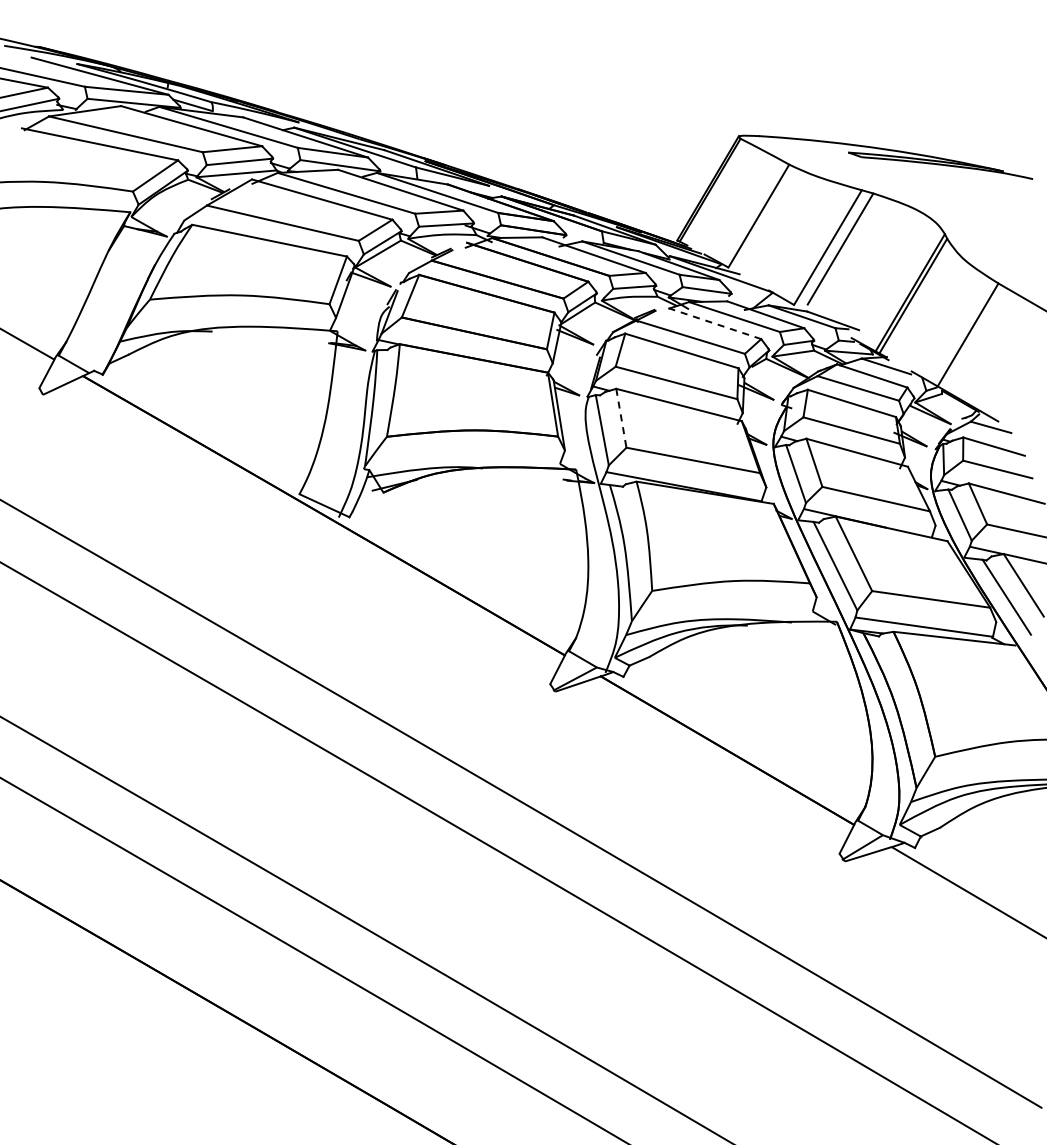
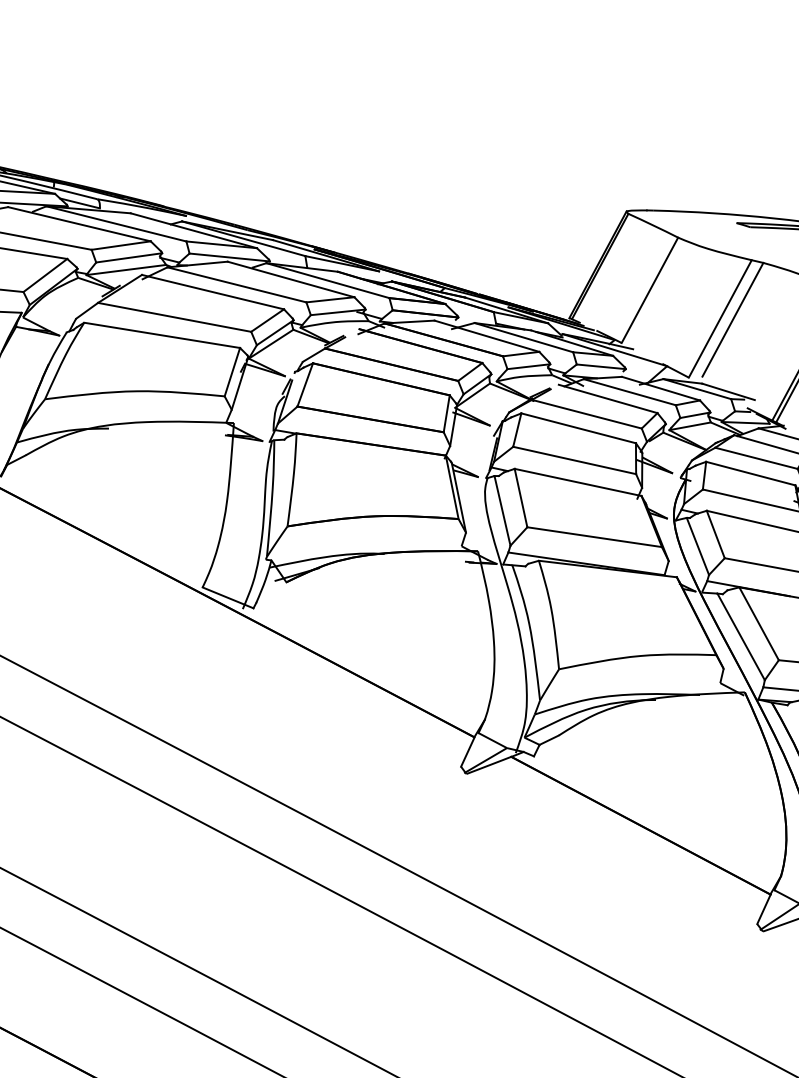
line: (712, 322) -> (608, 398), dashed -> solid
line: (621, 418) -> (521, 498), dashed -> solid

